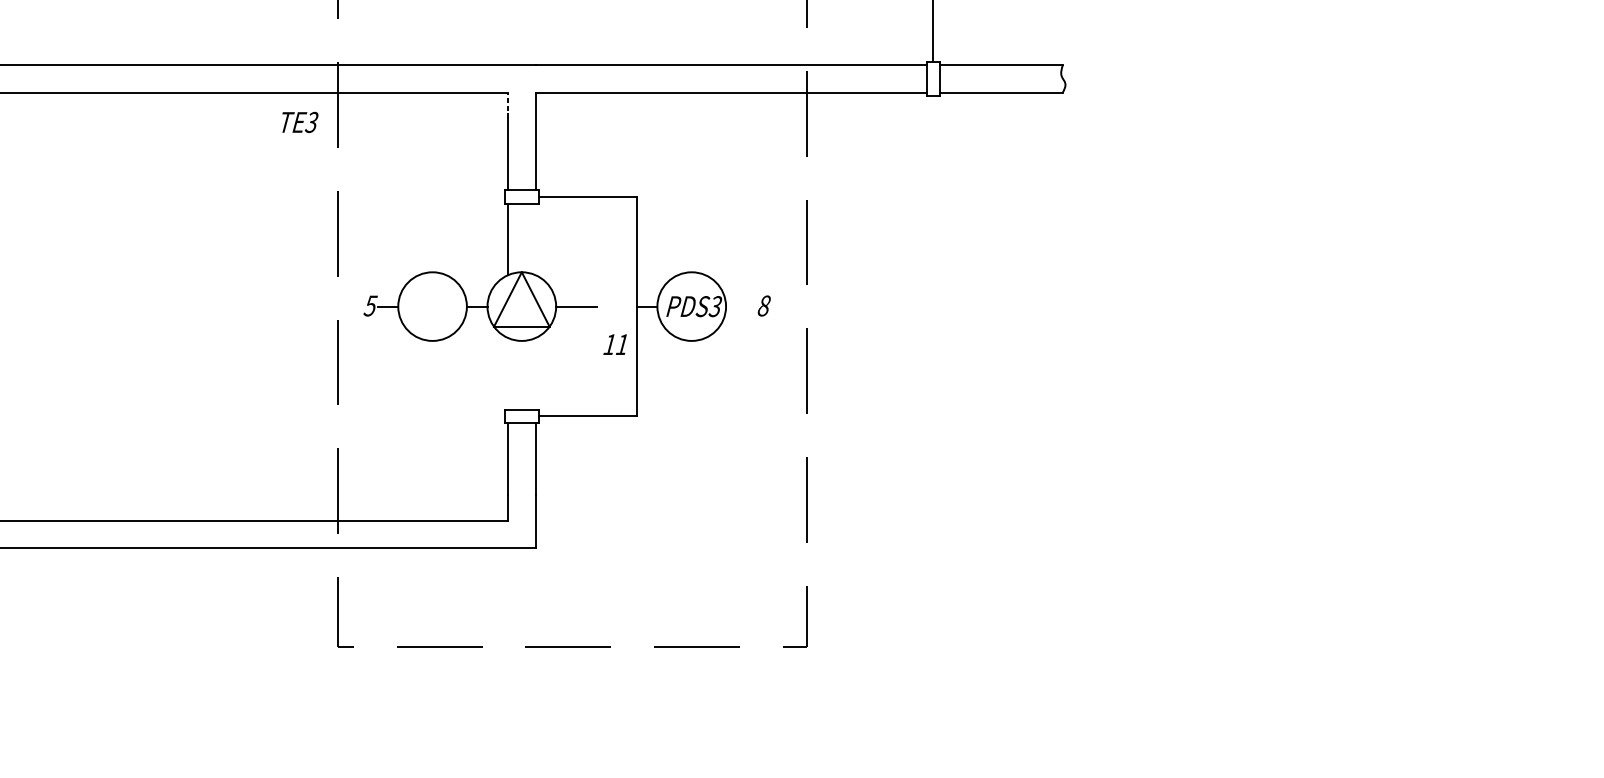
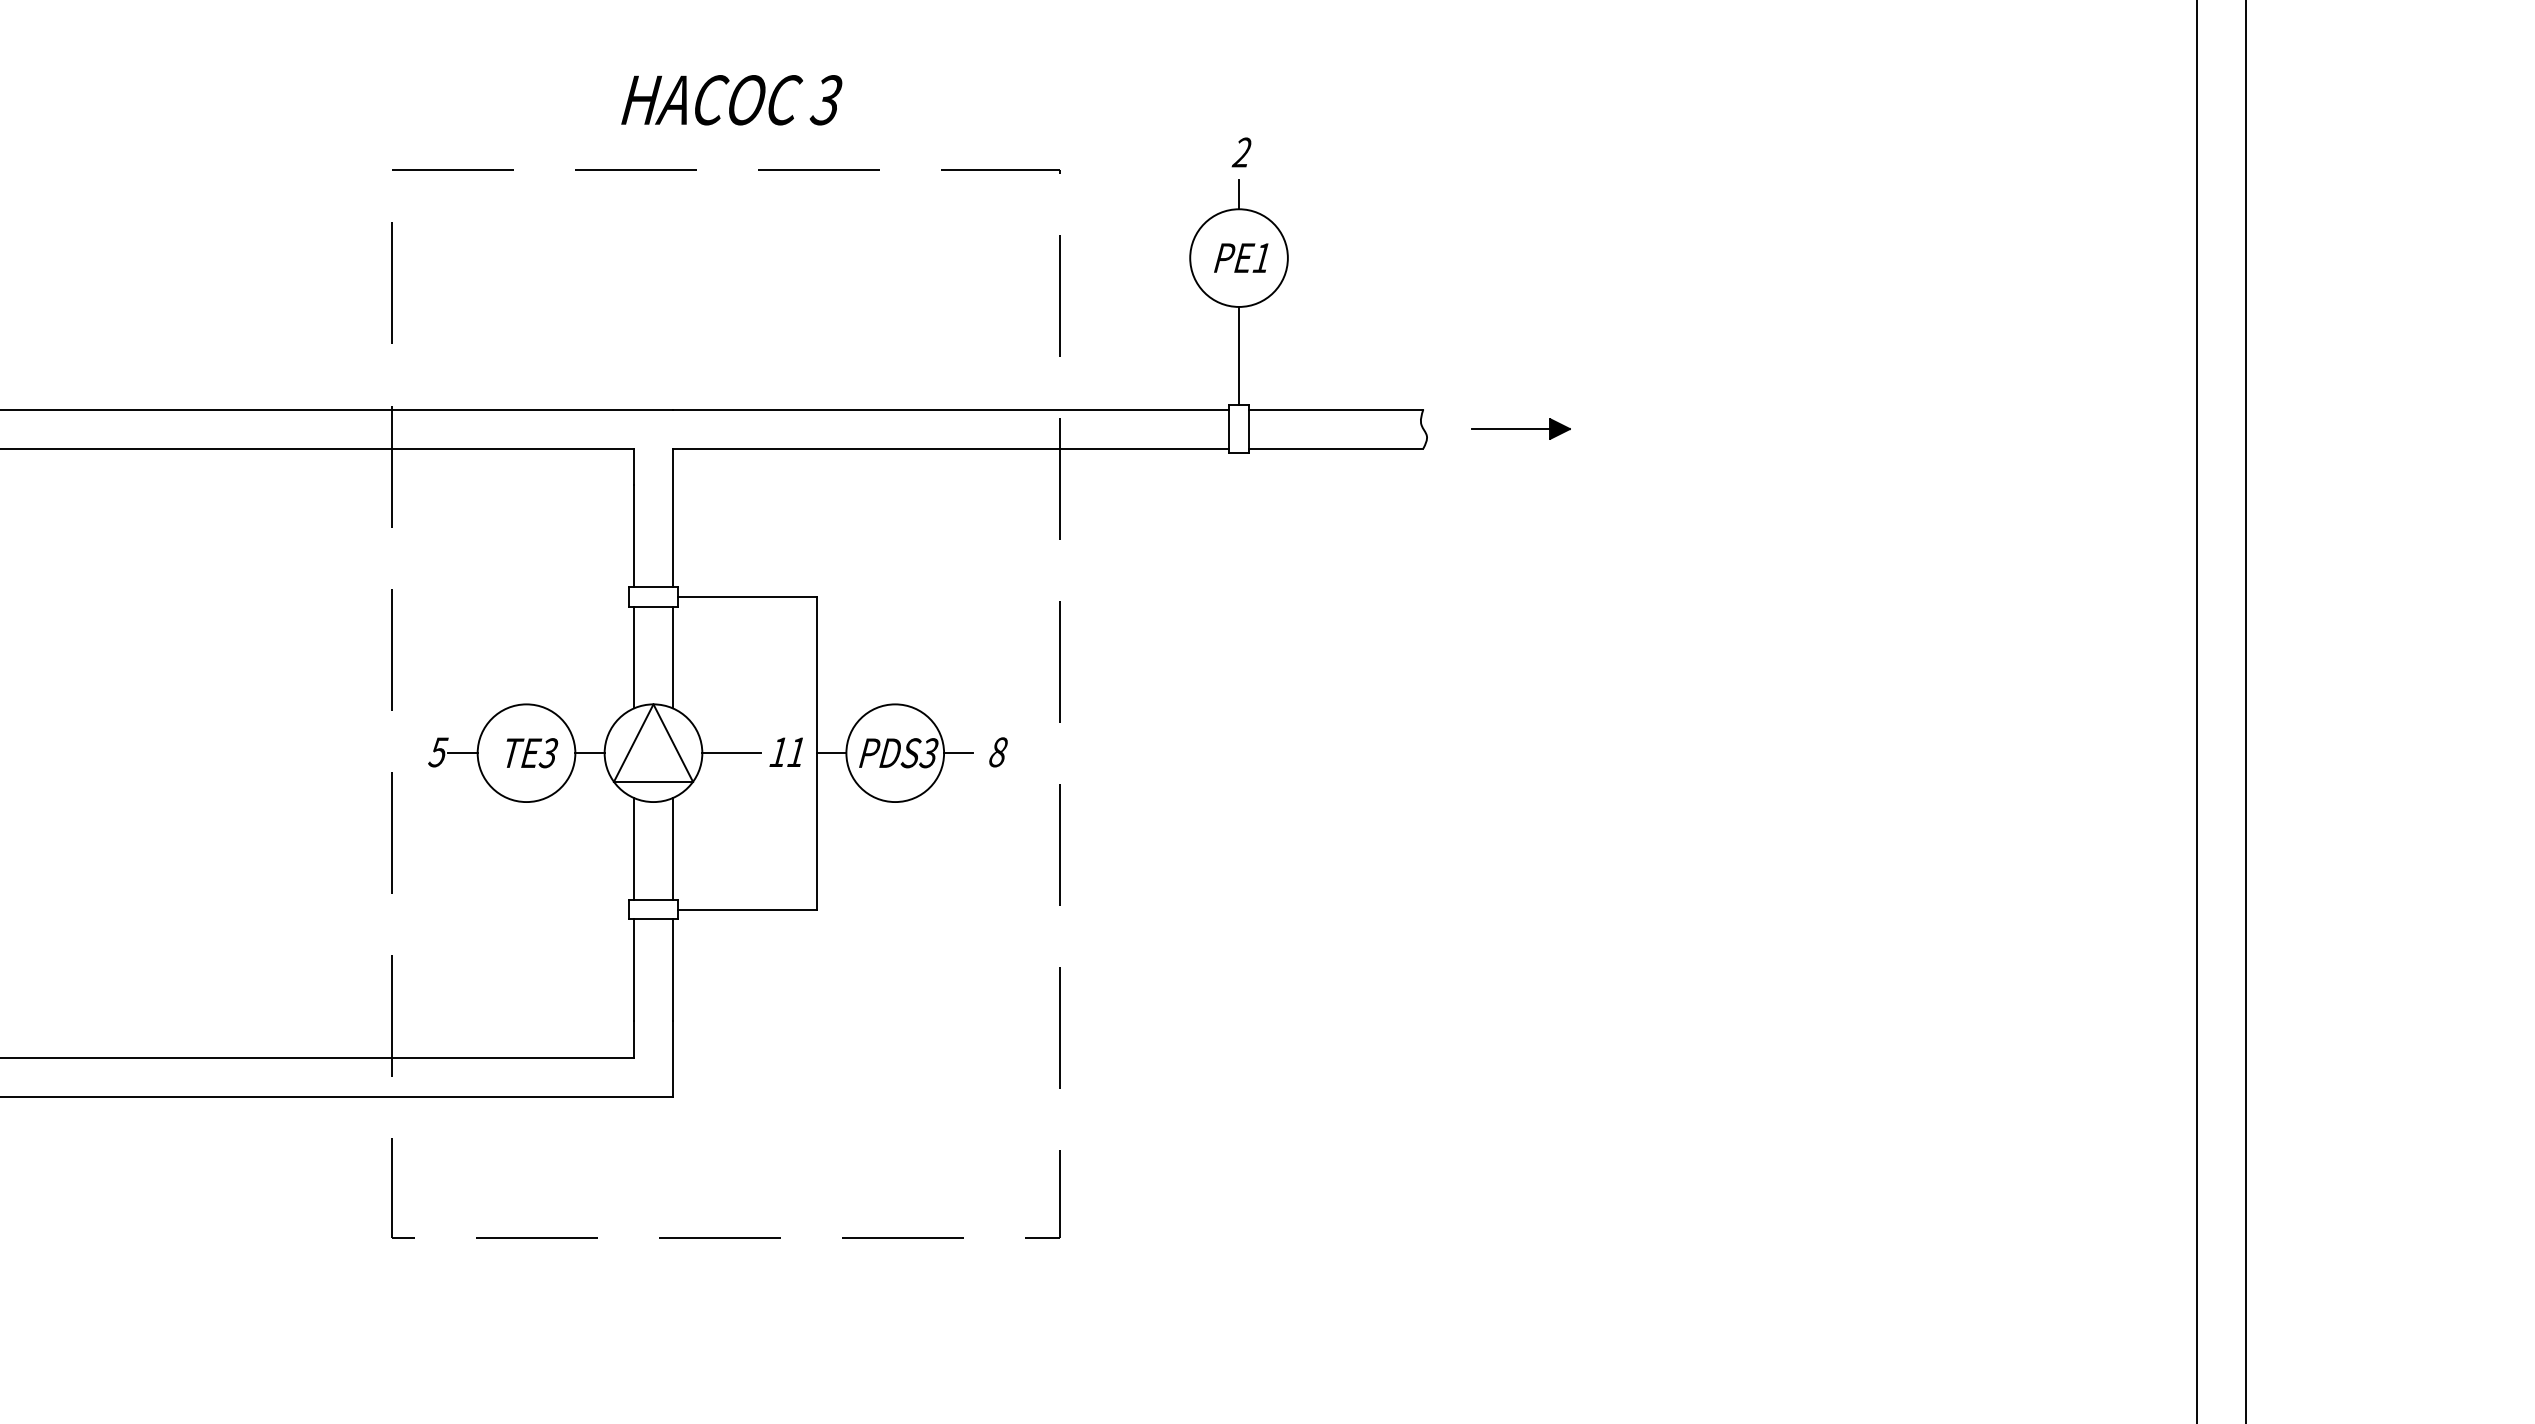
part: (1131, 78) -> (1520, 428), added
line: (507, 105) -> (633, 466), dashed -> solid
text: (300, 122) -> (532, 753), moved
line: (535, 239) -> (673, 657), added
line: (736, 306) -> (958, 753), added
text: (614, 344) -> (785, 751), moved
line: (507, 373) -> (633, 848), added
line: (535, 373) -> (673, 848), added

